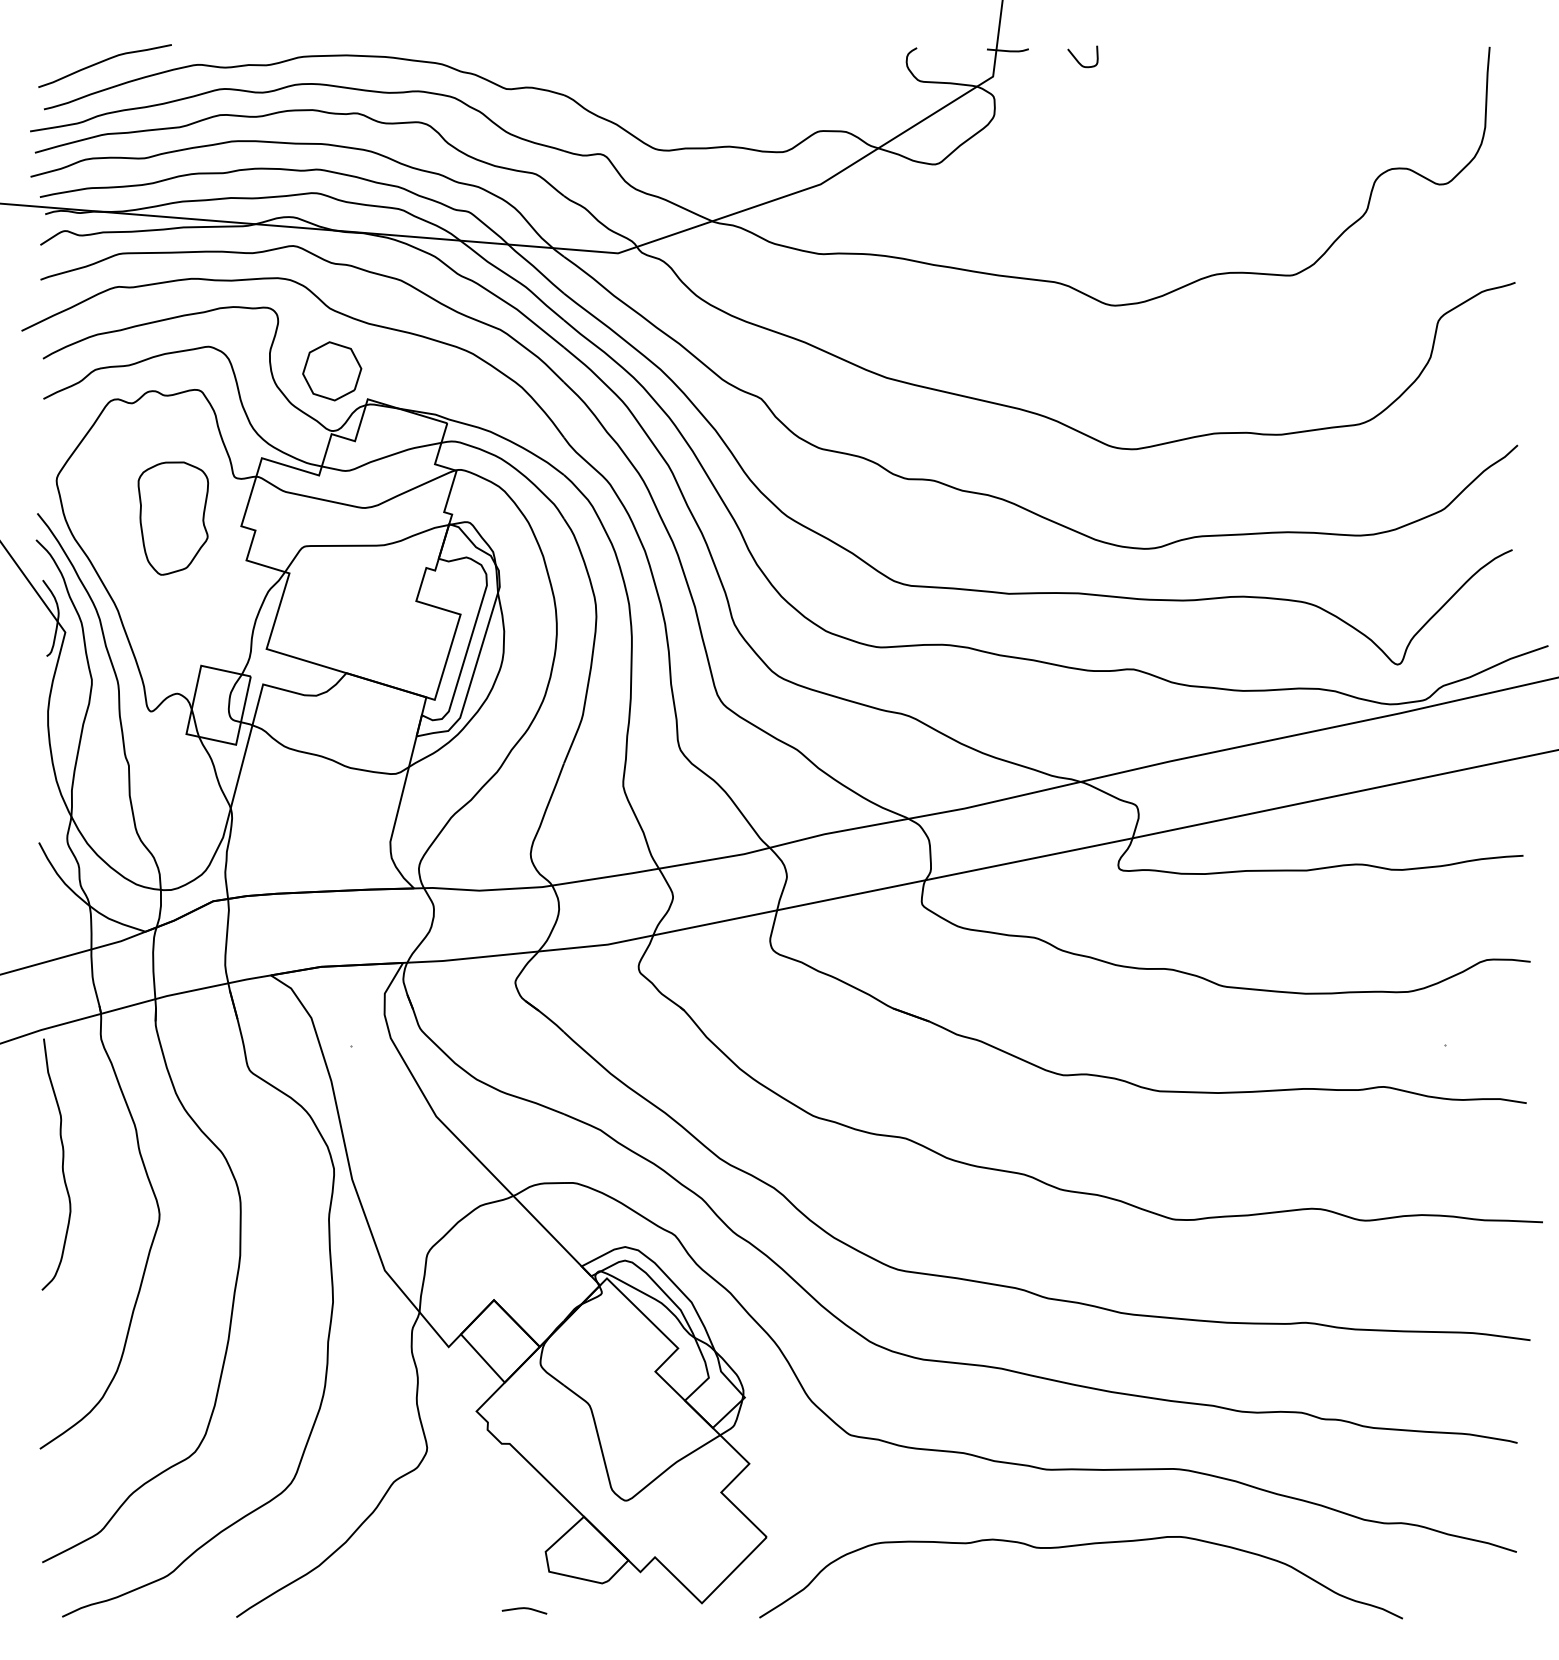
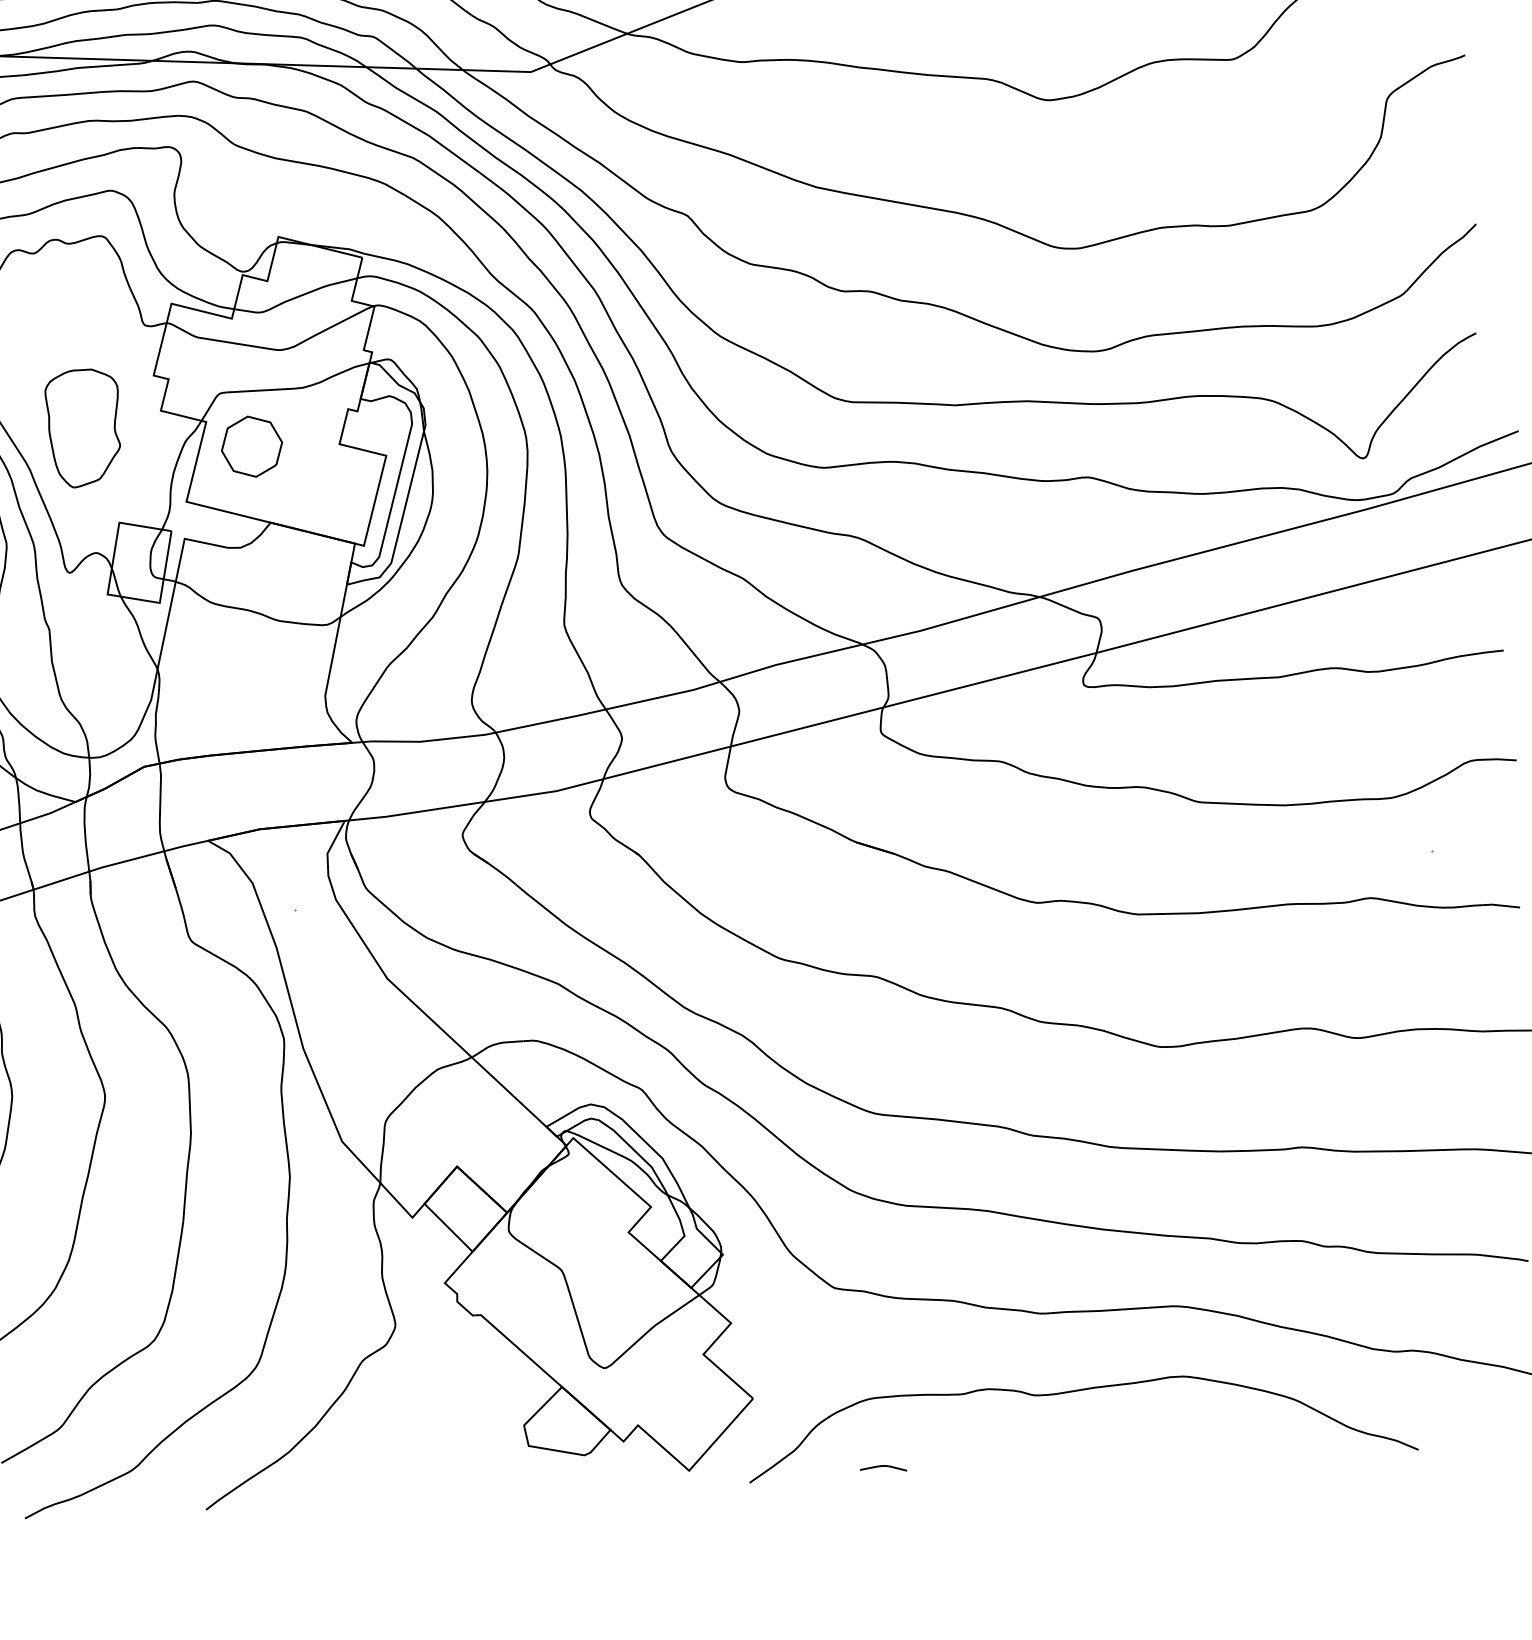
part: (332, 371) -> (252, 446), moved
part: (173, 518) -> (83, 428), moved
curve: (525, 1609) -> (884, 1467), moved

